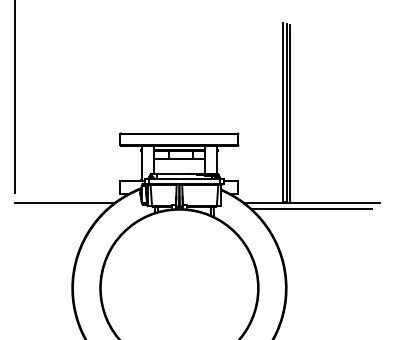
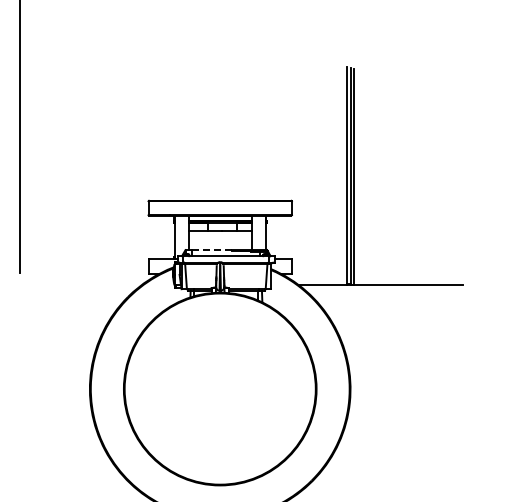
line: (172, 174) -> (211, 250), solid -> dashed
line: (65, 202) -> (81, 284), removed
line: (311, 208) -> (380, 292), removed

